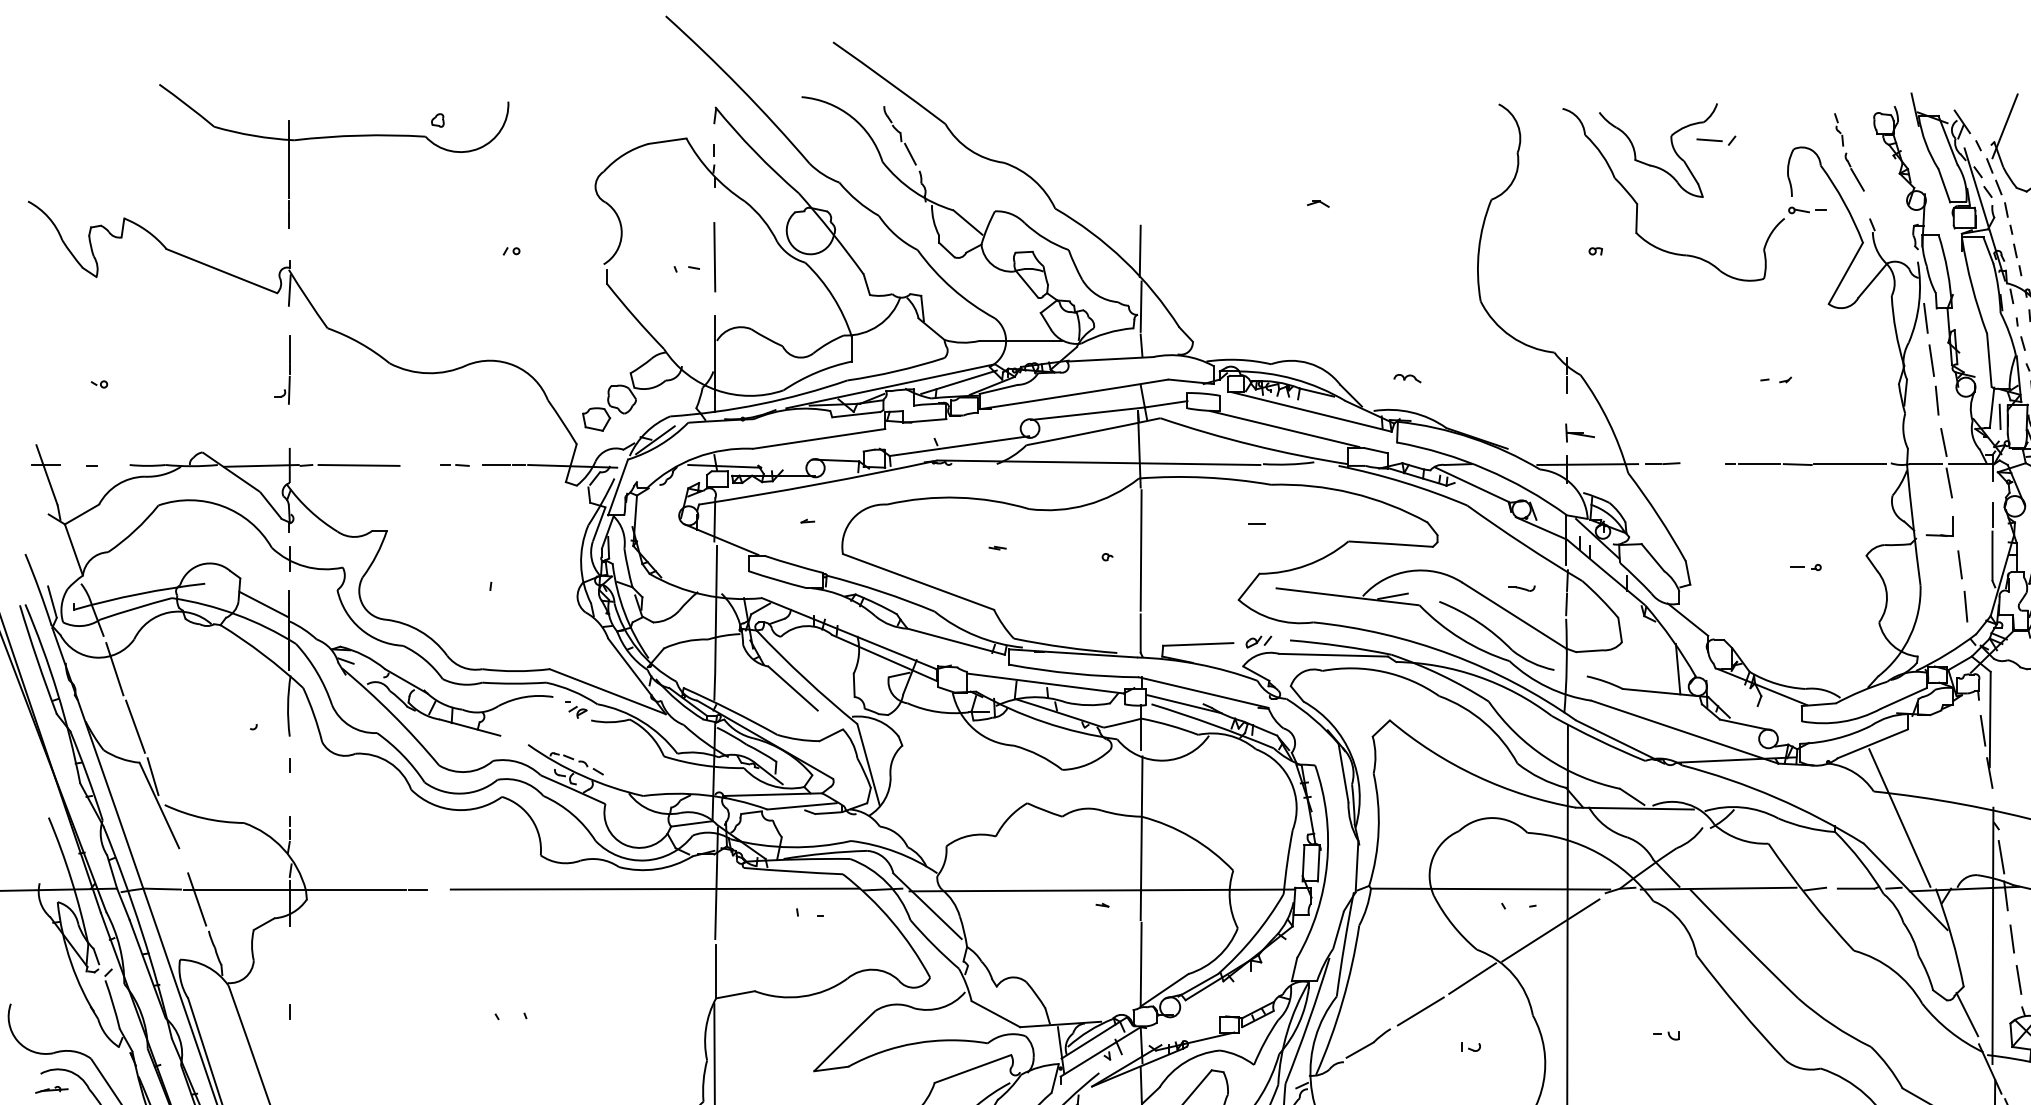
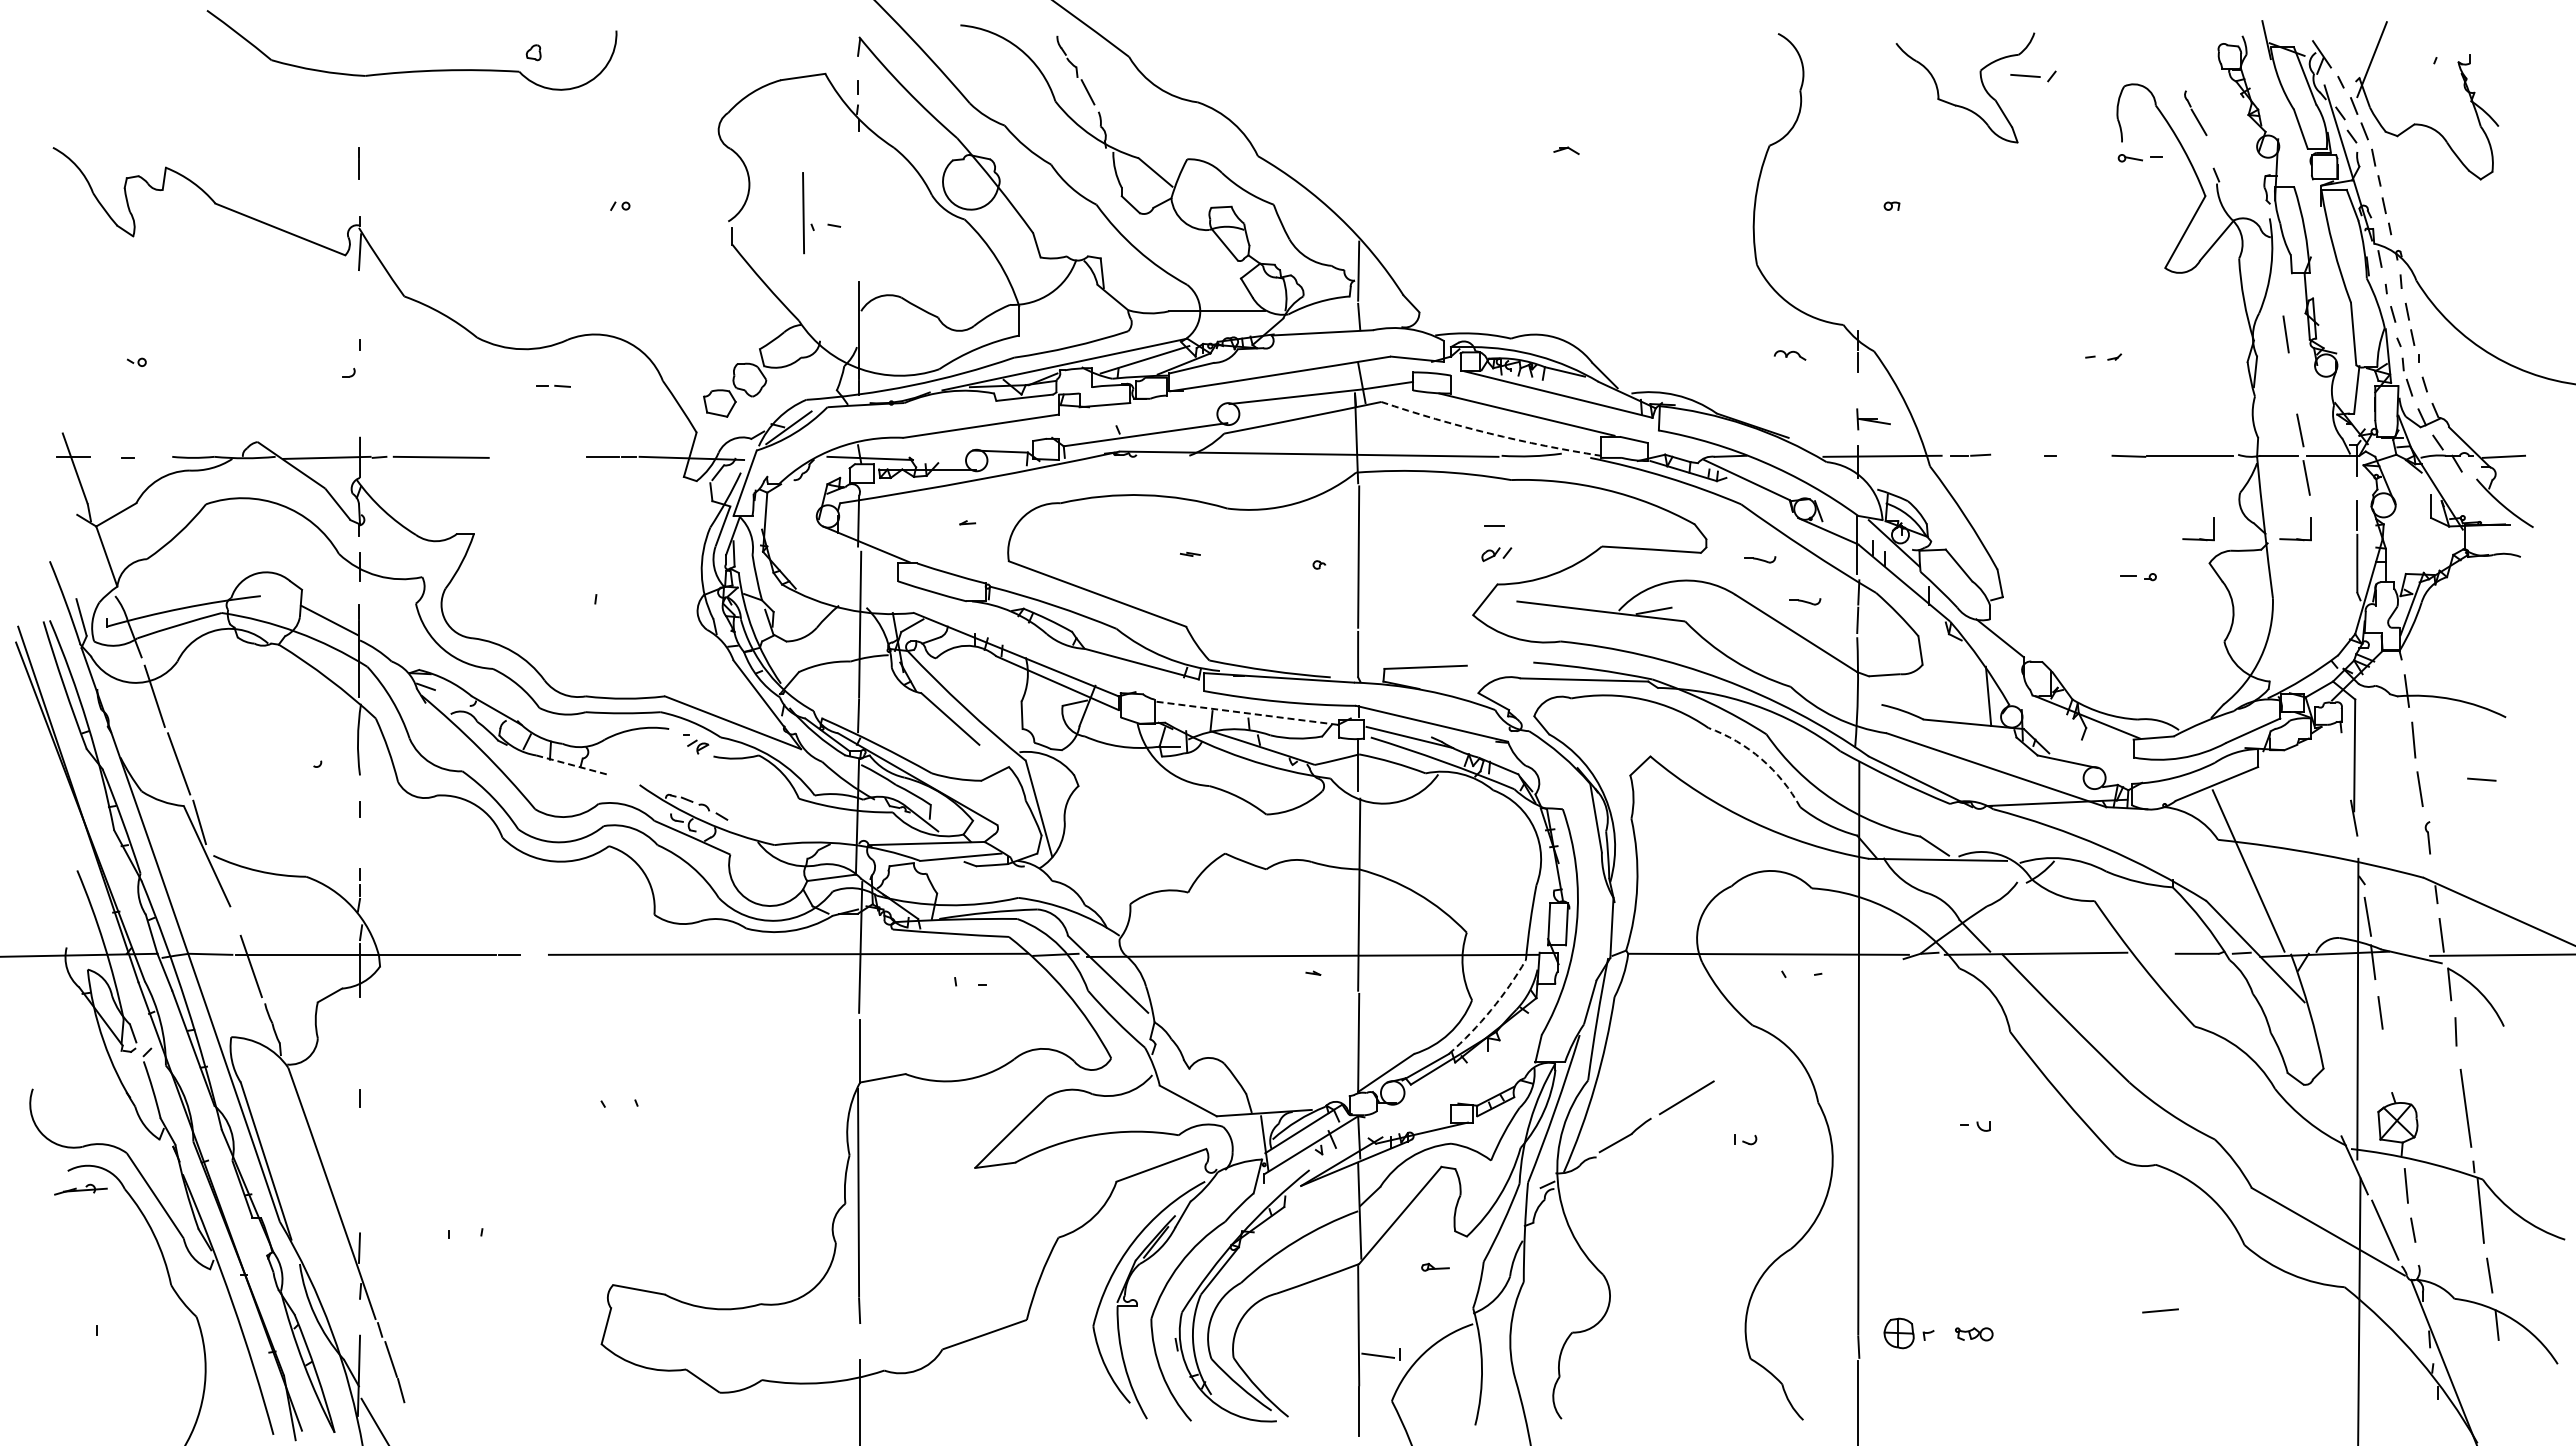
part: (1839, 129) -> (2177, 63), removed
line: (288, 159) -> (358, 98), removed
part: (1637, 203) -> (1941, 150), removed
line: (1140, 251) -> (1357, 206), removed
line: (714, 257) -> (803, 213), moved
line: (1926, 318) -> (2279, 284), removed
line: (290, 349) -> (360, 321), removed
part: (1406, 378) -> (1789, 355), moved
line: (289, 390) -> (359, 369), removed
line: (1937, 400) -> (2292, 381), removed
line: (1999, 416) -> (2365, 400), removed
arc: (1252, 445) -> (1489, 433), solid -> dashed
line: (1759, 463) -> (2083, 455), removed
line: (455, 465) -> (554, 386), moved
part: (1857, 534) -> (2198, 538), added
part: (1483, 552) -> (1760, 559), added
line: (1960, 564) -> (2319, 573), removed
line: (1965, 606) -> (2325, 622), removed
part: (1496, 636) -> (1775, 657), removed
part: (1258, 642) -> (1496, 554), moved
line: (1045, 683) -> (1246, 713), solid -> dashed
arc: (1484, 723) -> (1761, 759), solid -> dashed
line: (470, 727) -> (571, 764), solid -> dashed
line: (1982, 730) -> (2345, 768), removed
line: (1815, 888) -> (2149, 953), removed
line: (1551, 930) -> (1839, 1002), removed
arc: (1254, 936) -> (1491, 1010), solid -> dashed
line: (1472, 978) -> (1747, 1059), removed
line: (2019, 979) -> (2388, 1060), removed
line: (1967, 1014) -> (2327, 1101), removed
part: (51, 1089) -> (80, 1189), size x1.4

